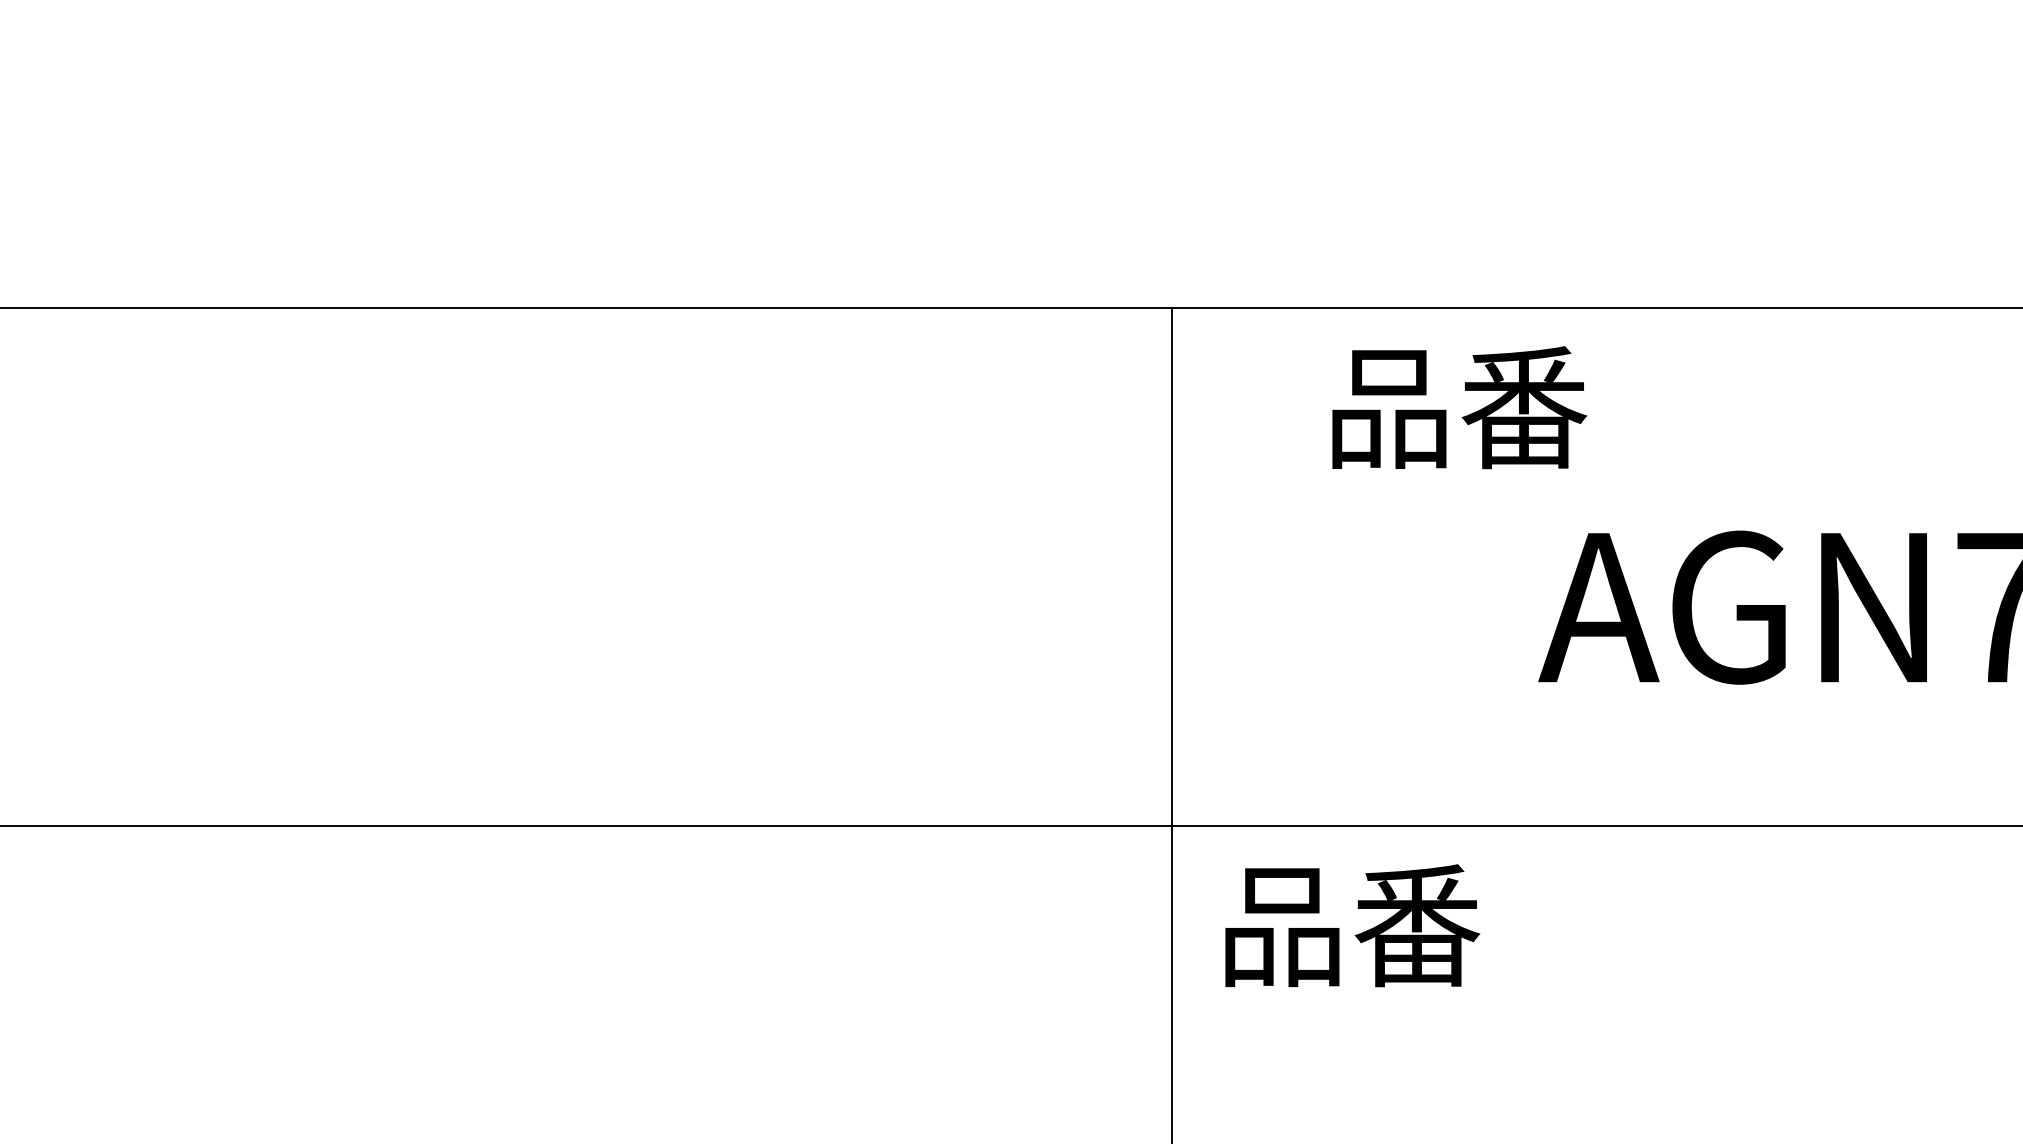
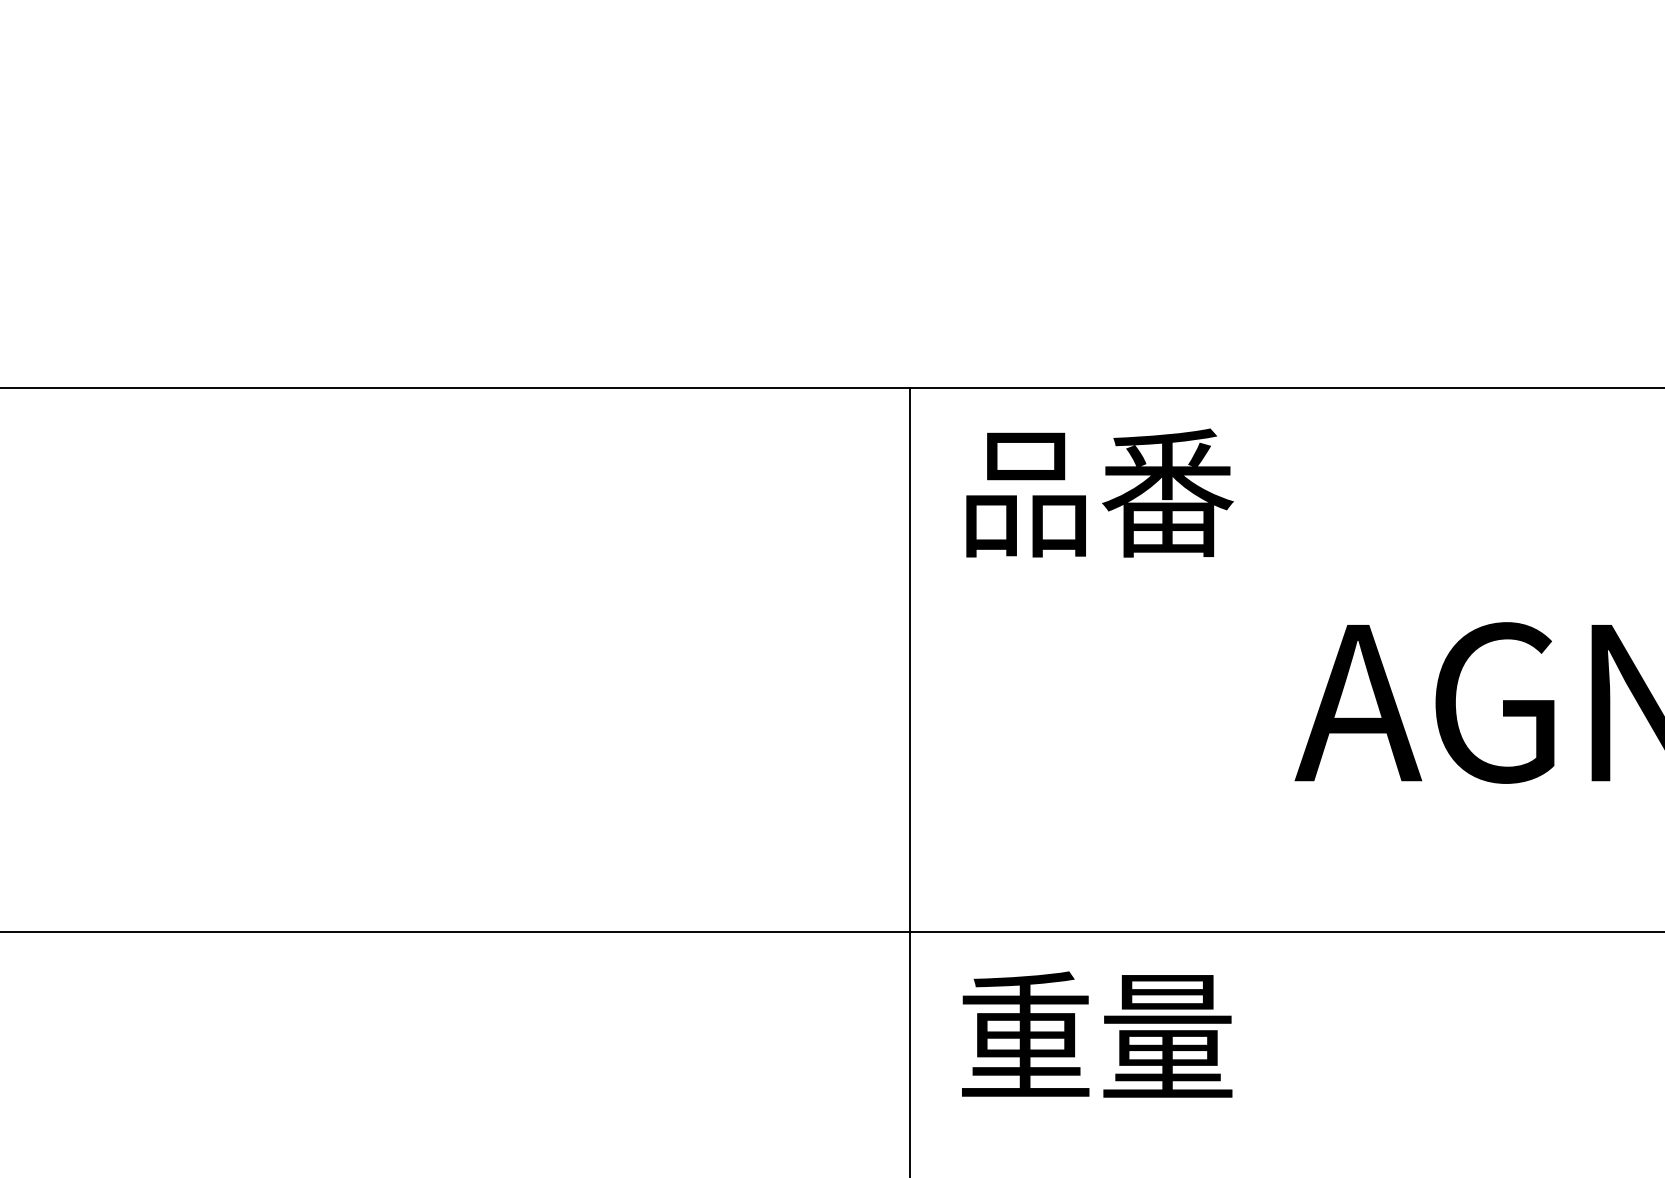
text: (1459, 407) -> (1099, 492), moved
text: (1350, 925) -> (1097, 1036), 品番 -> 重量

